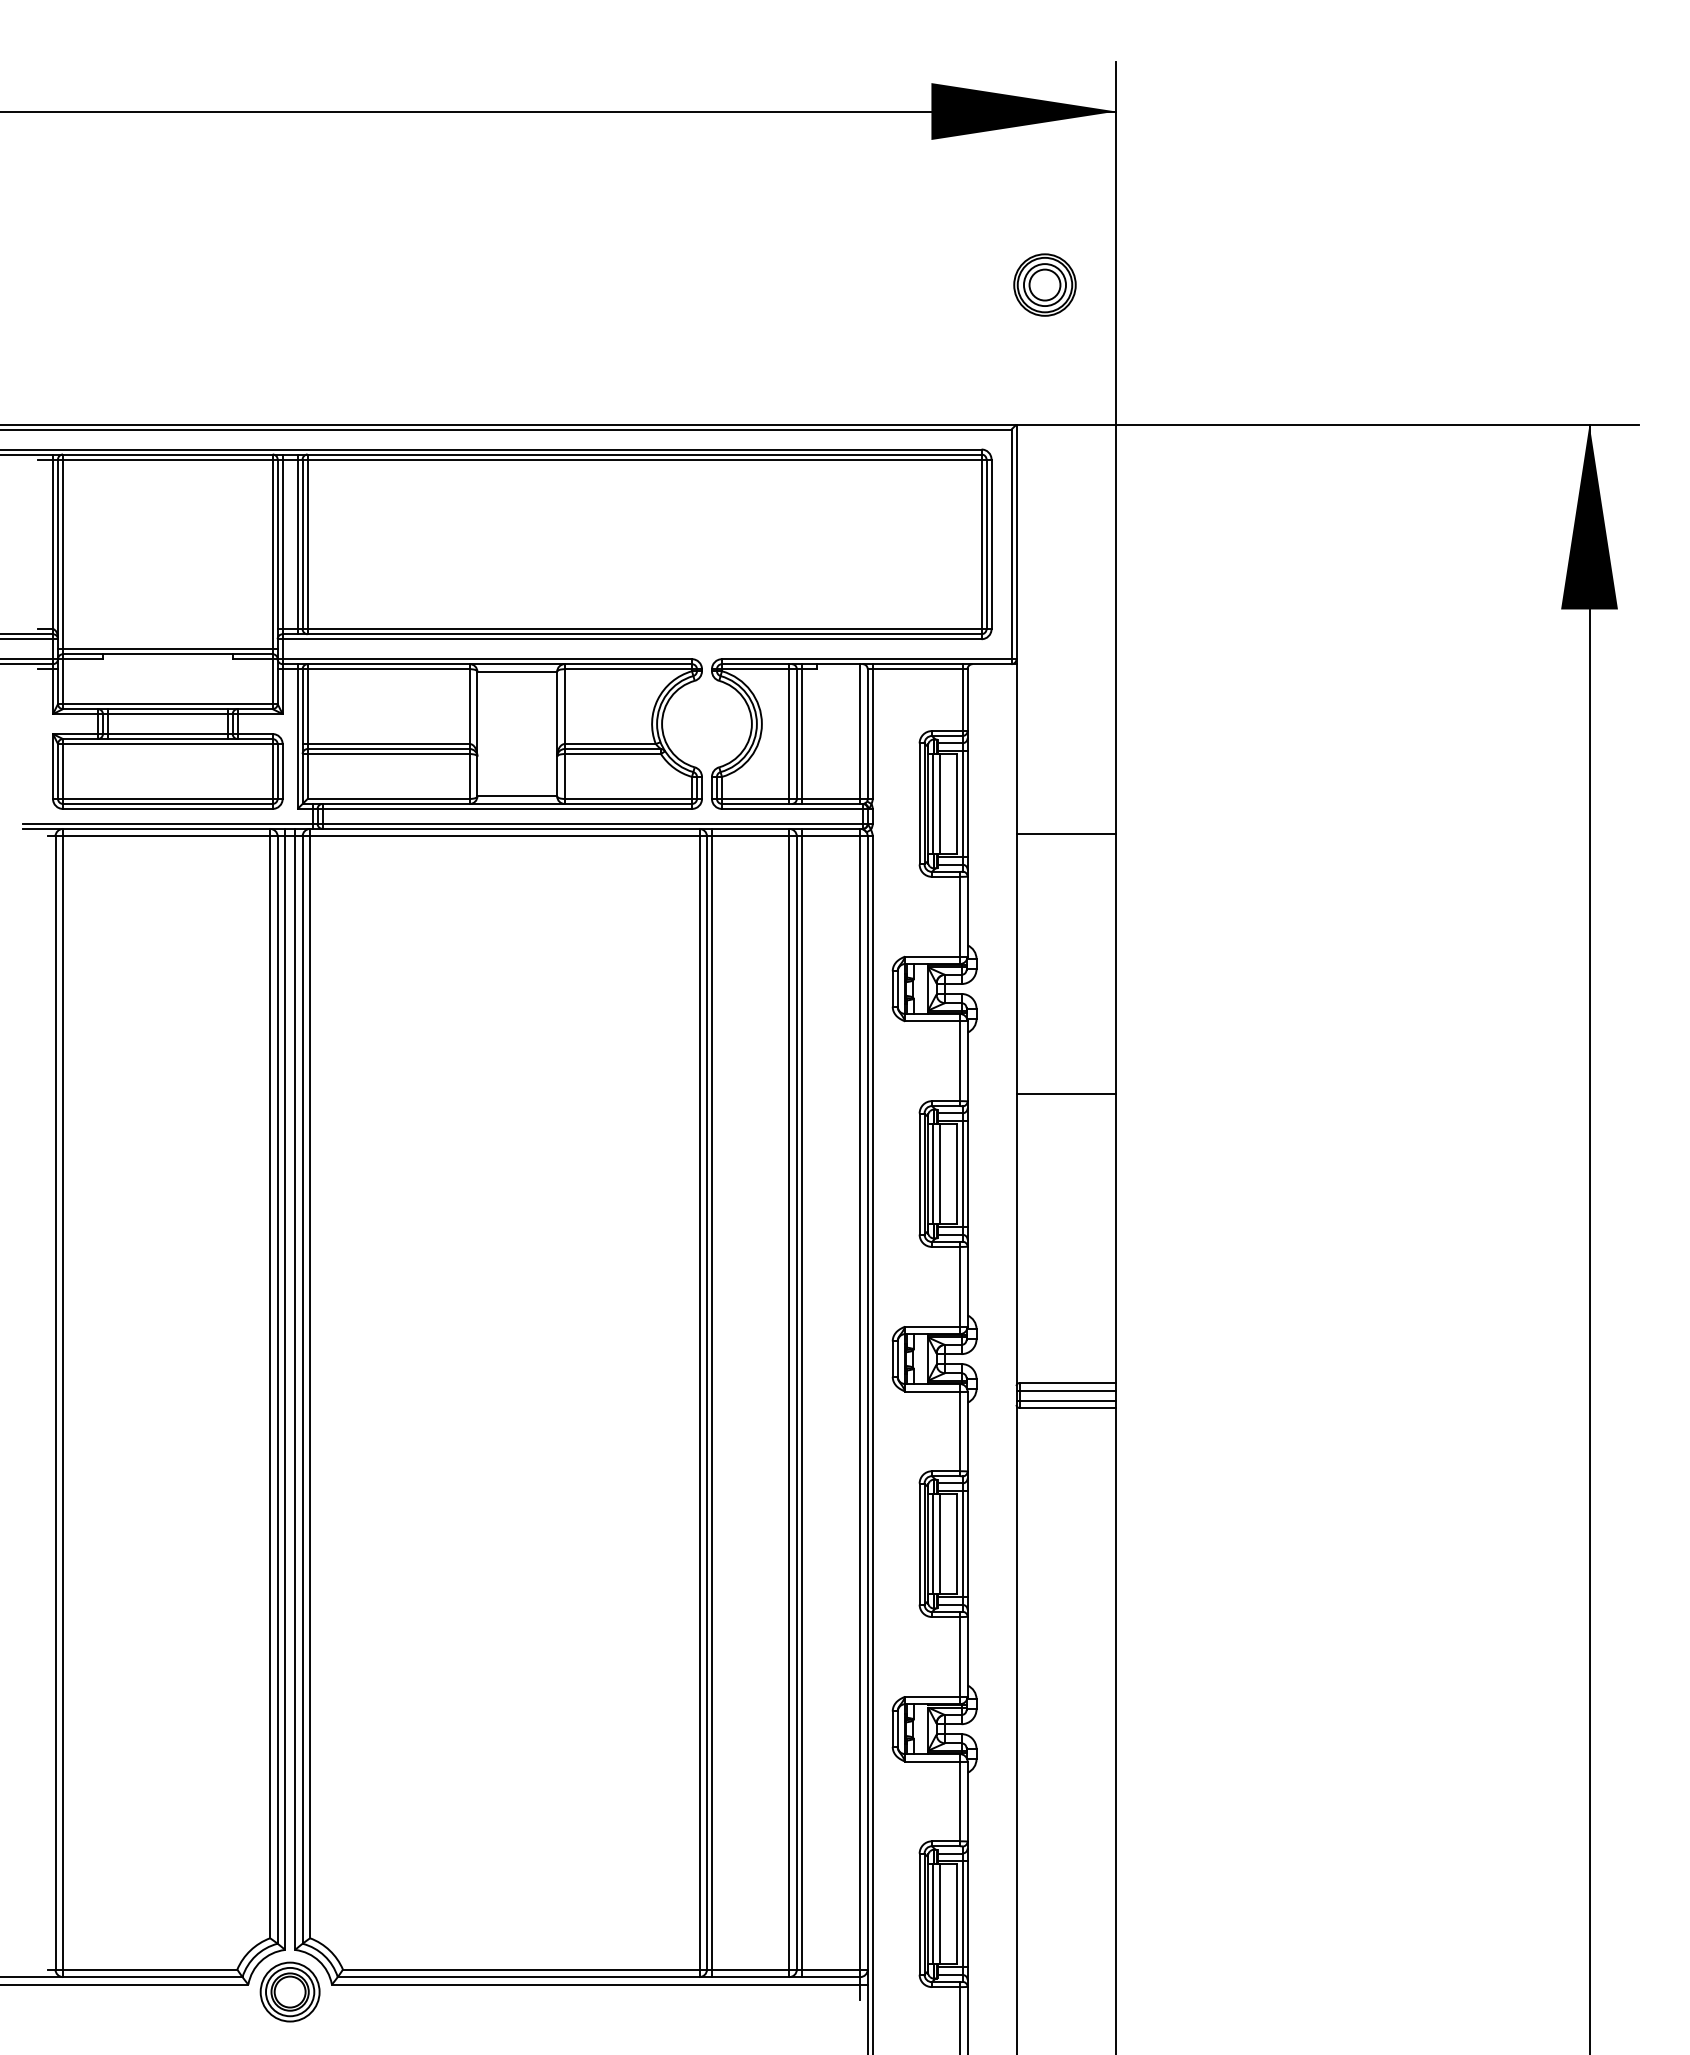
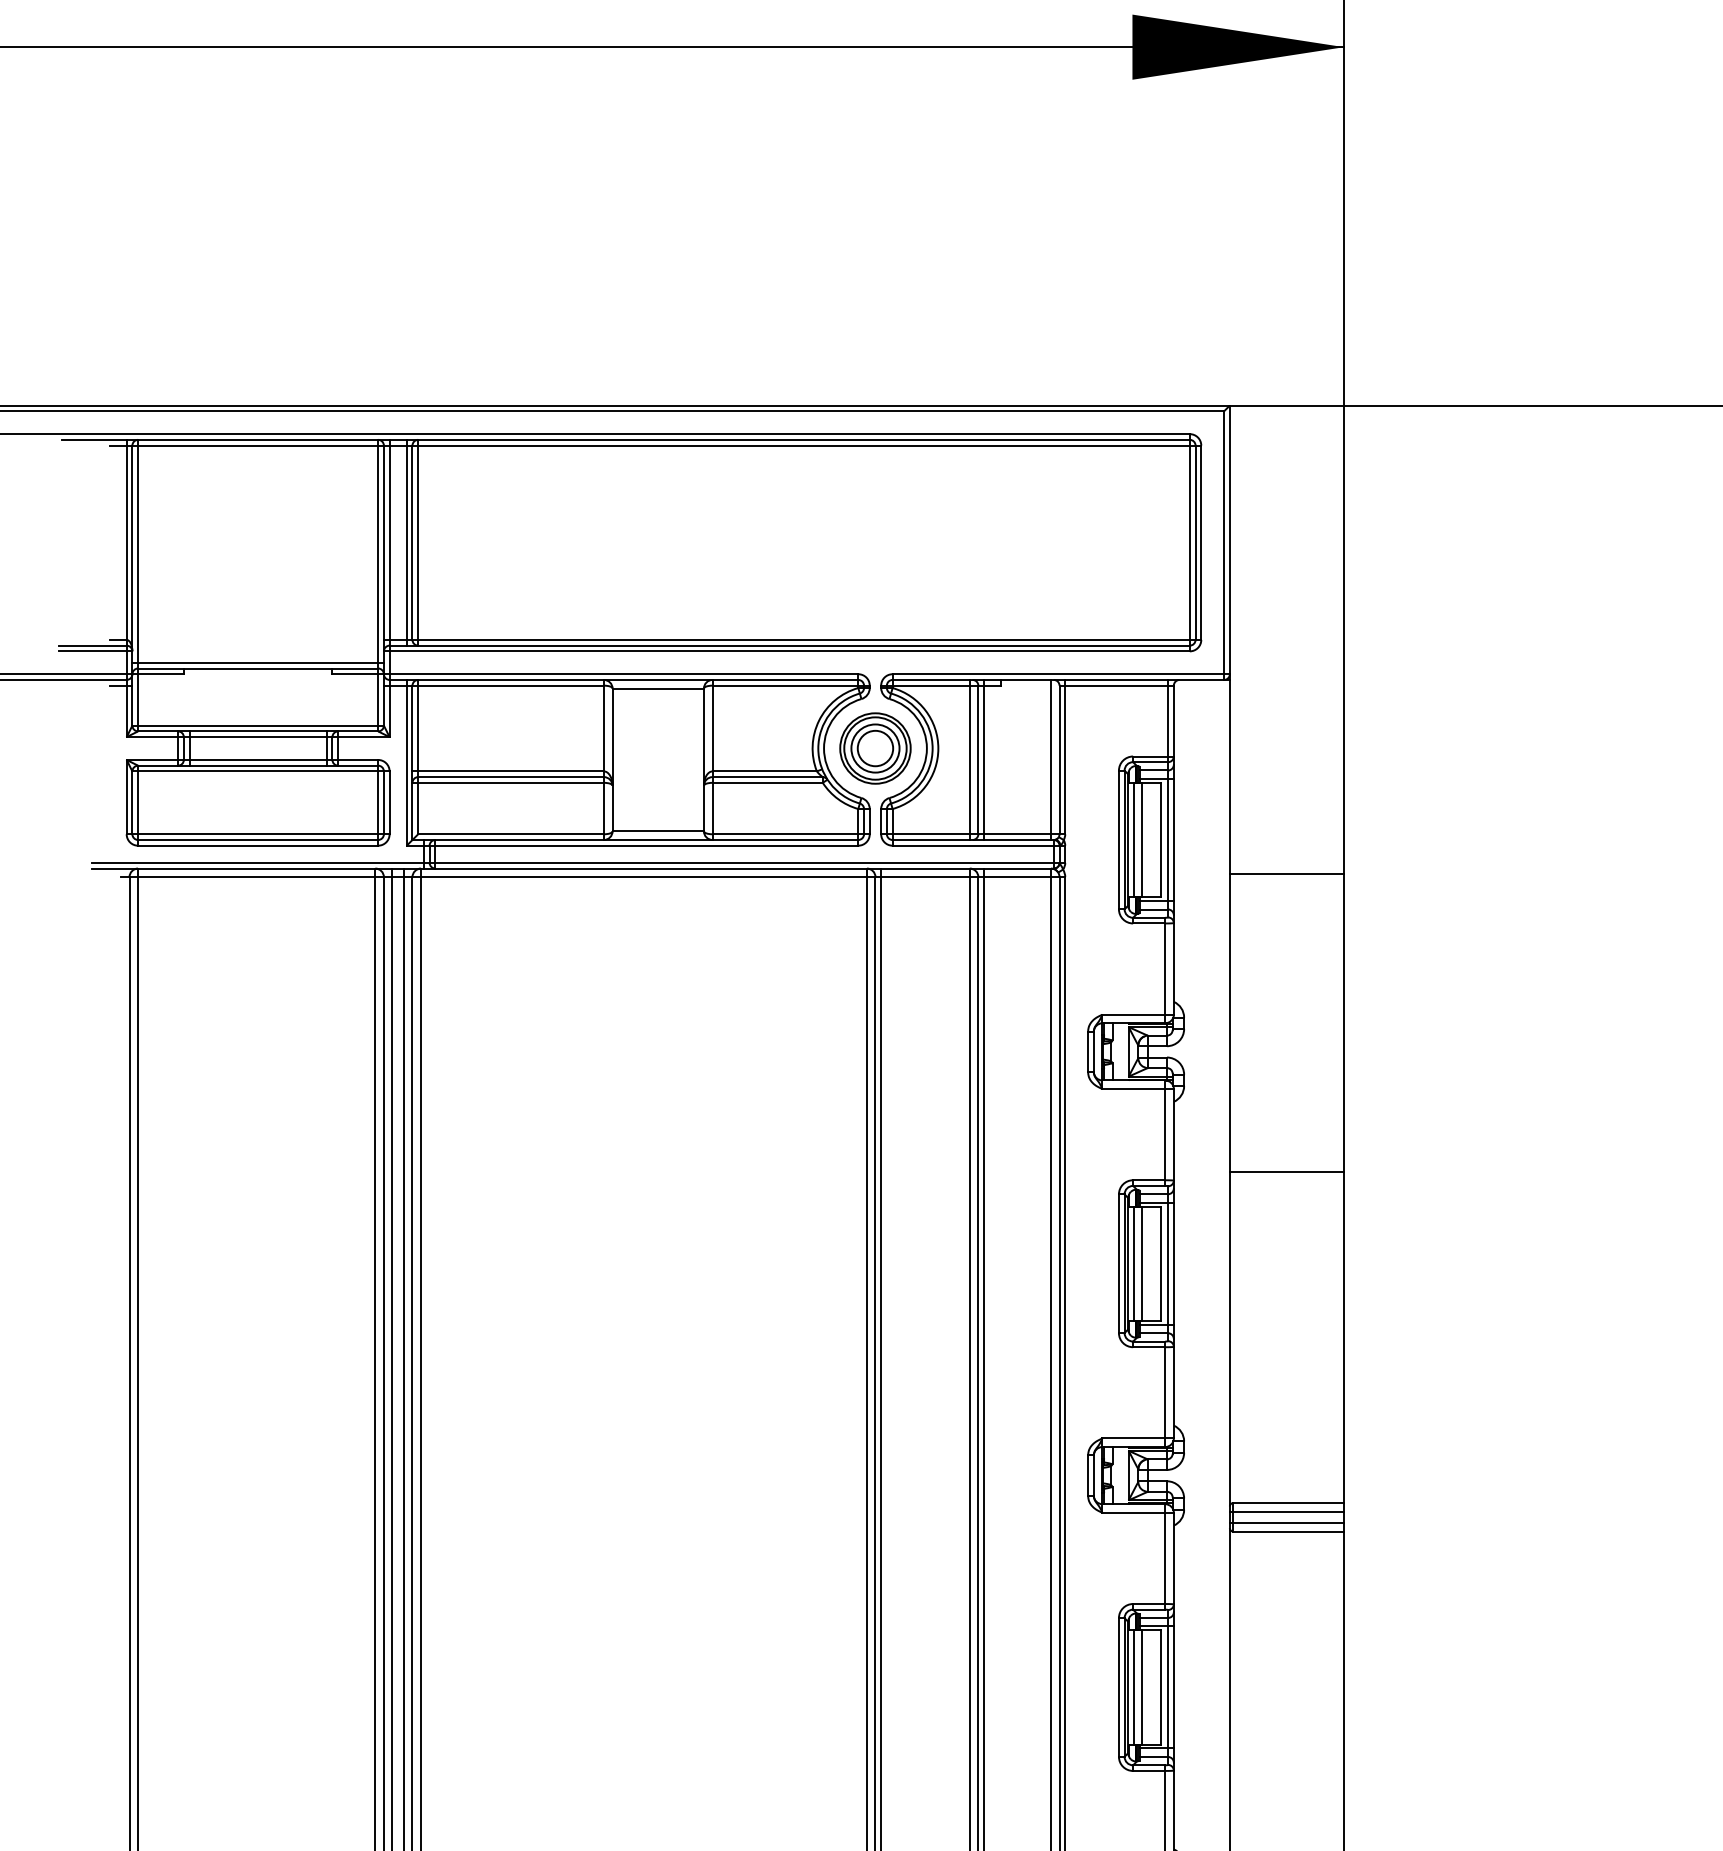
part: (1044, 284) -> (874, 747), moved

